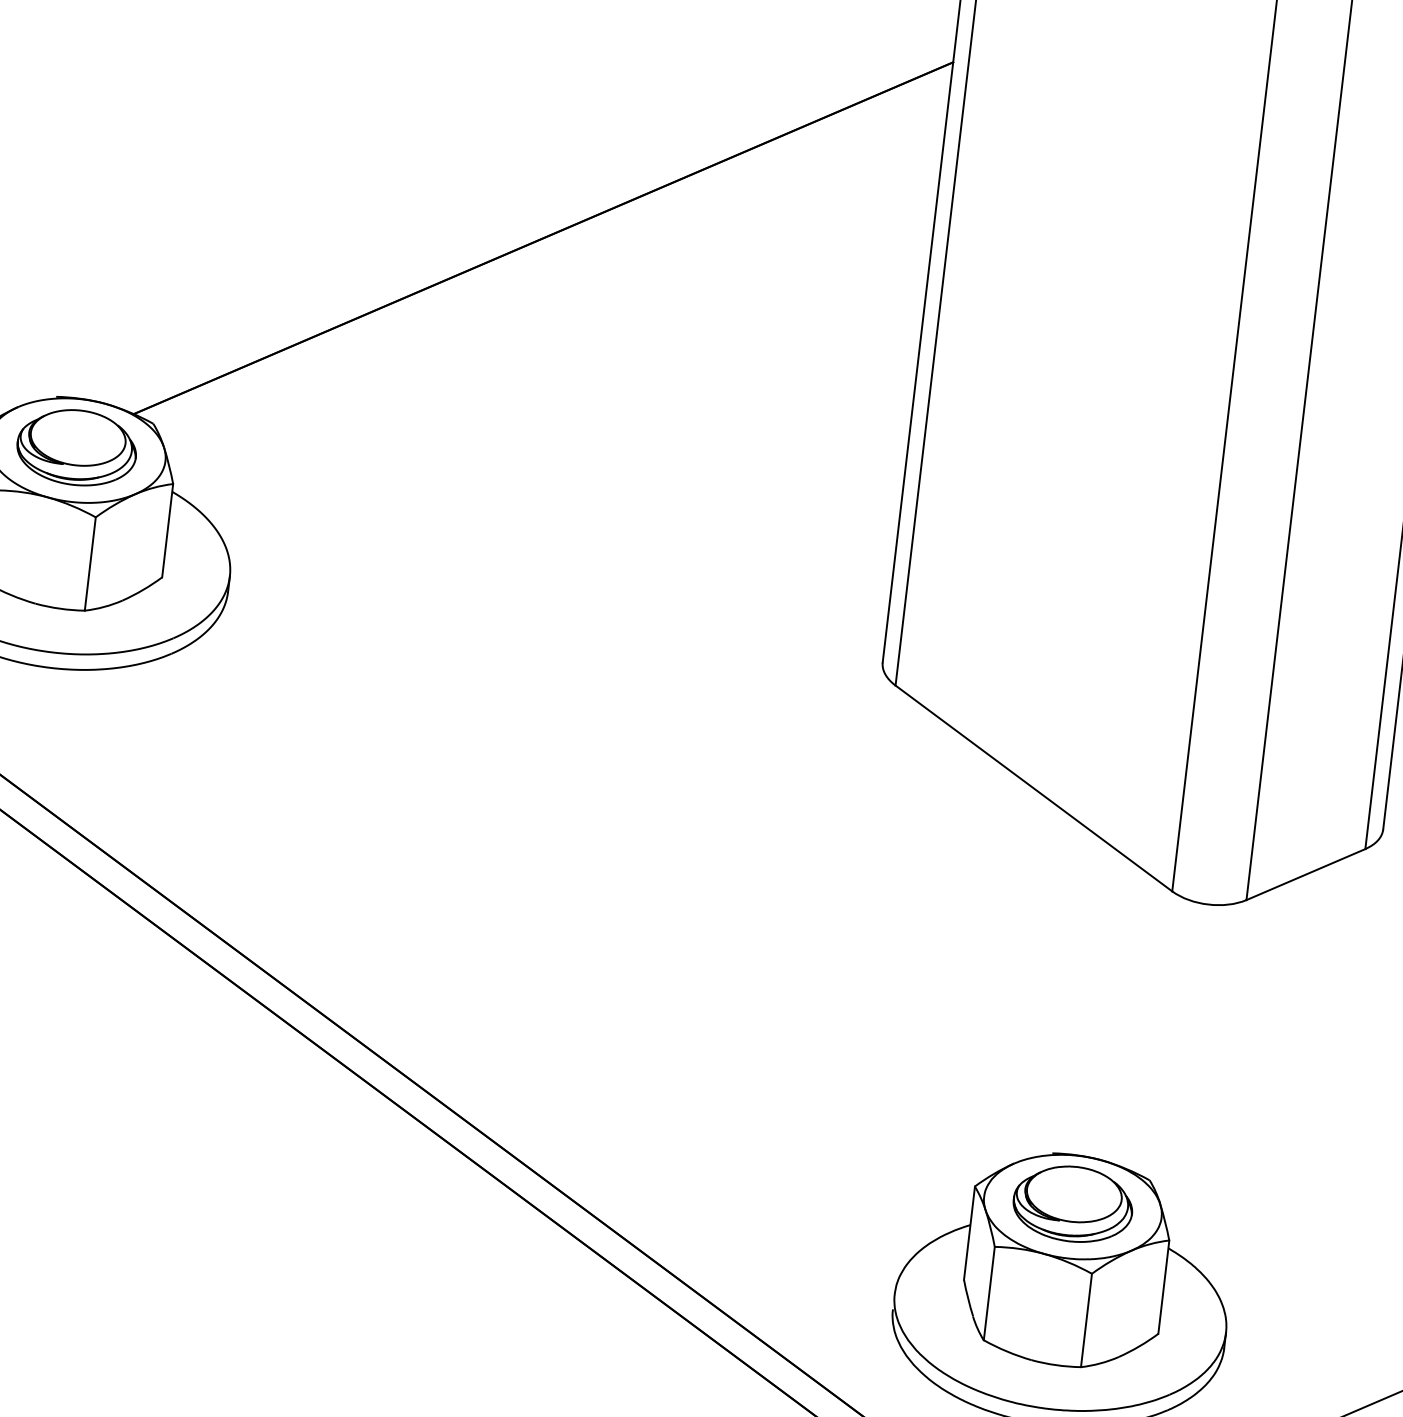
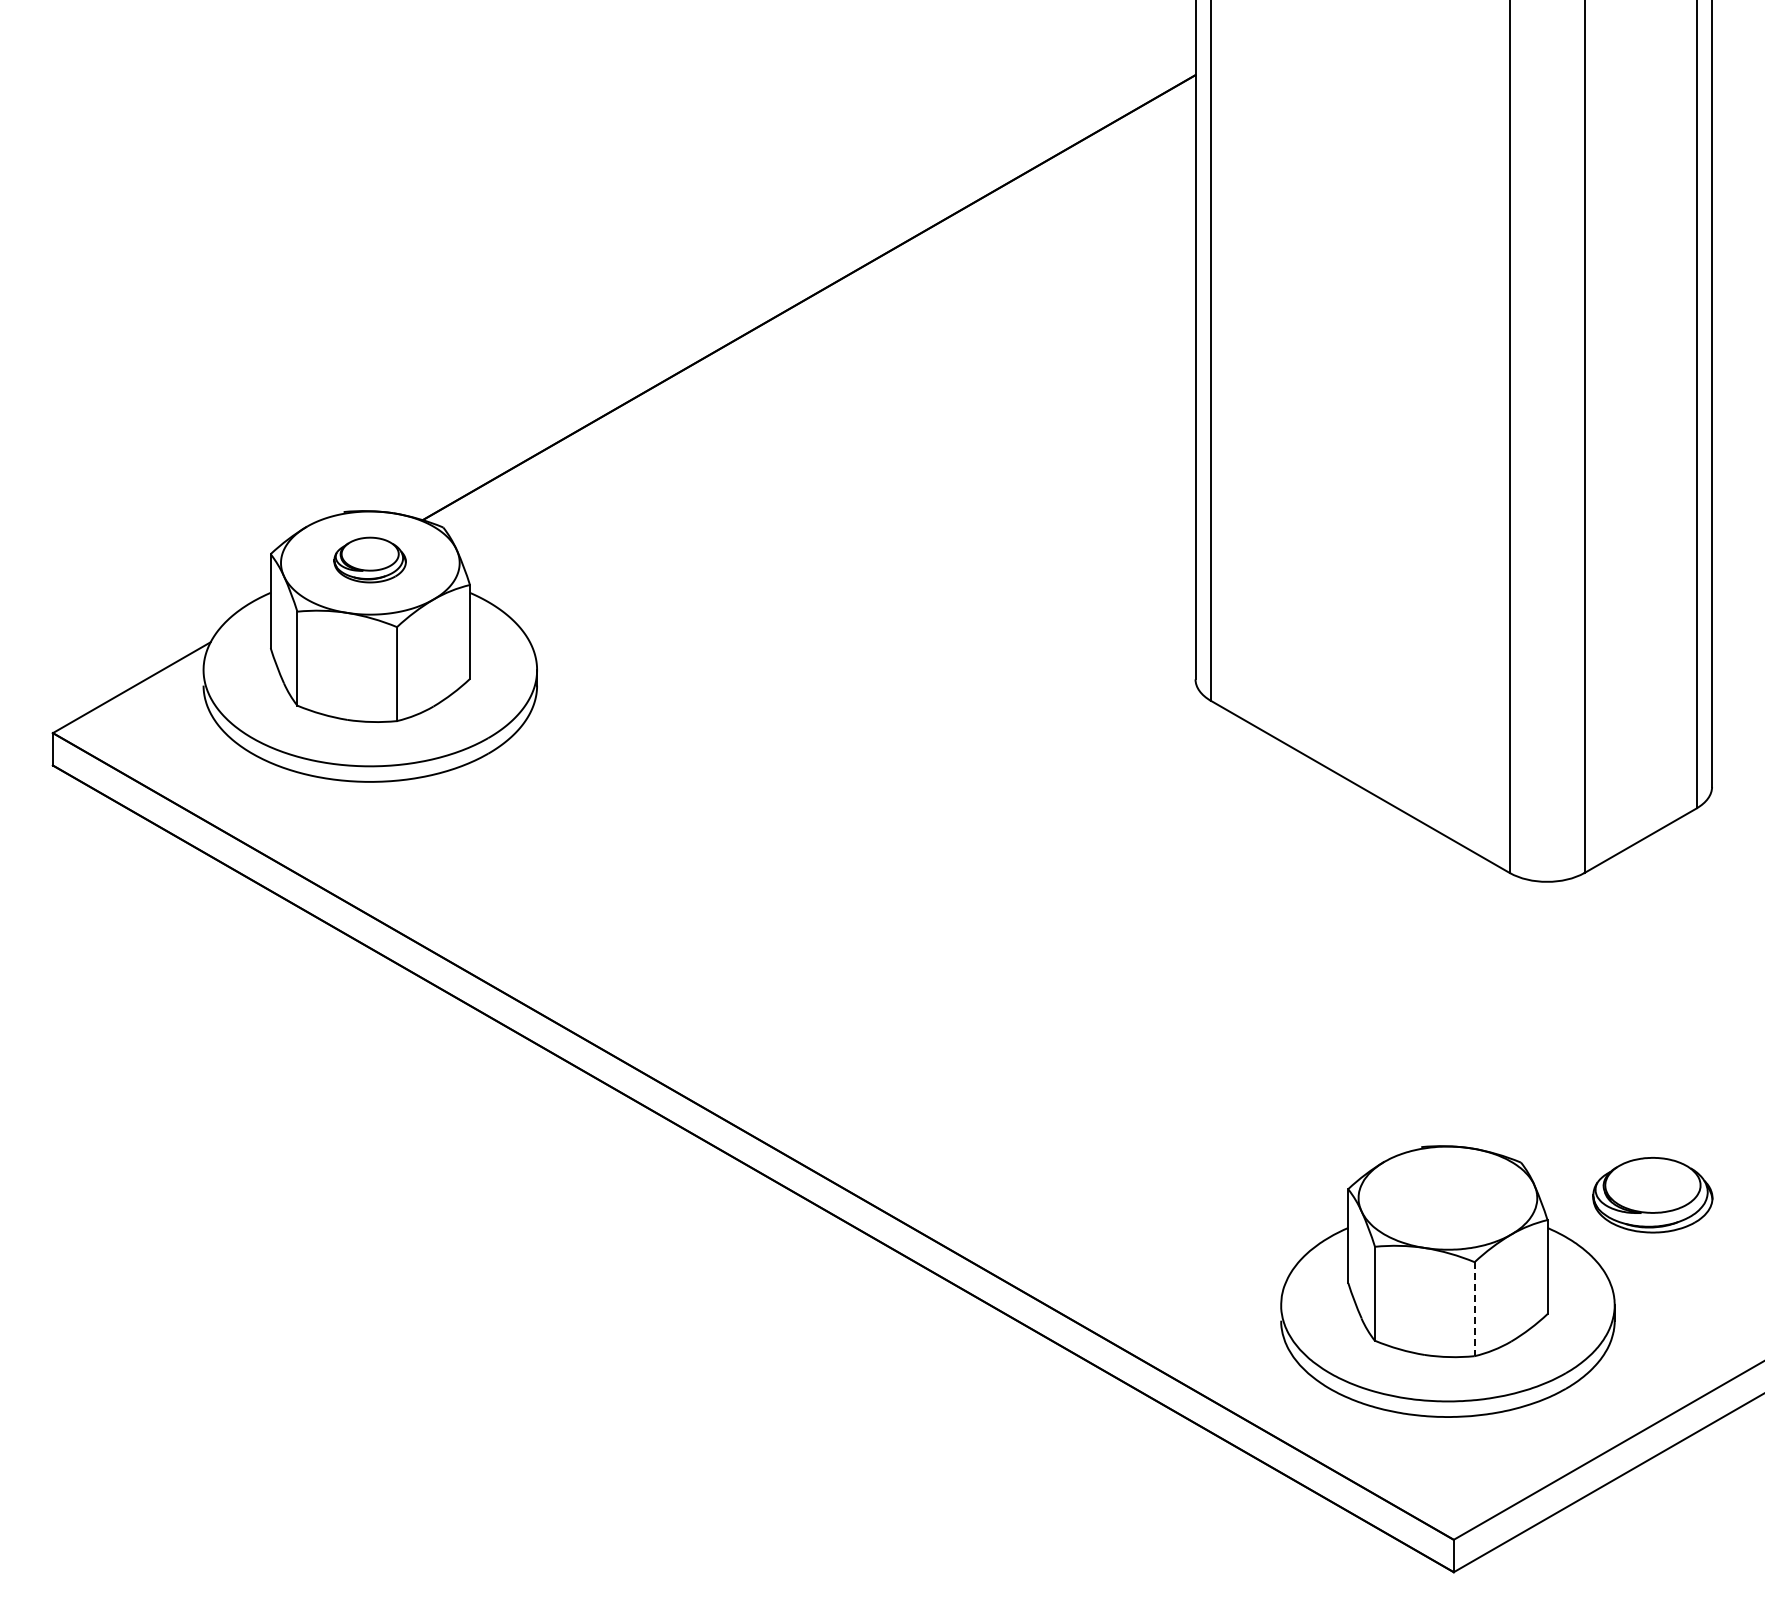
part: (76, 446) -> (369, 559), size x0.6
part: (1072, 1204) -> (1652, 1195), moved
line: (1086, 1320) -> (1474, 1309), solid -> dashed

